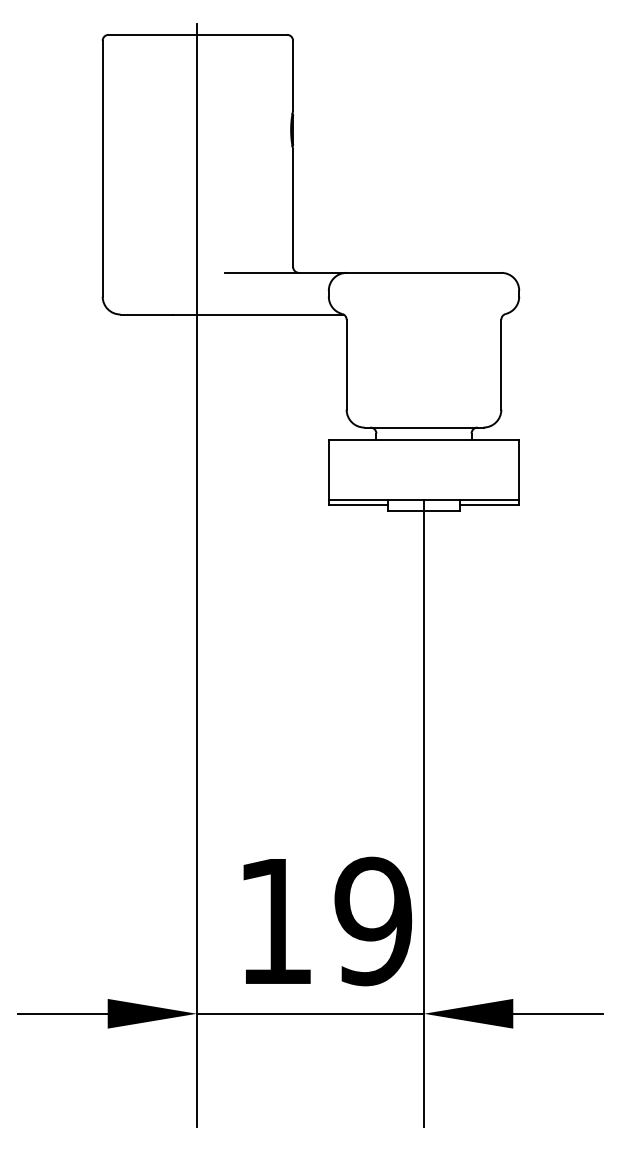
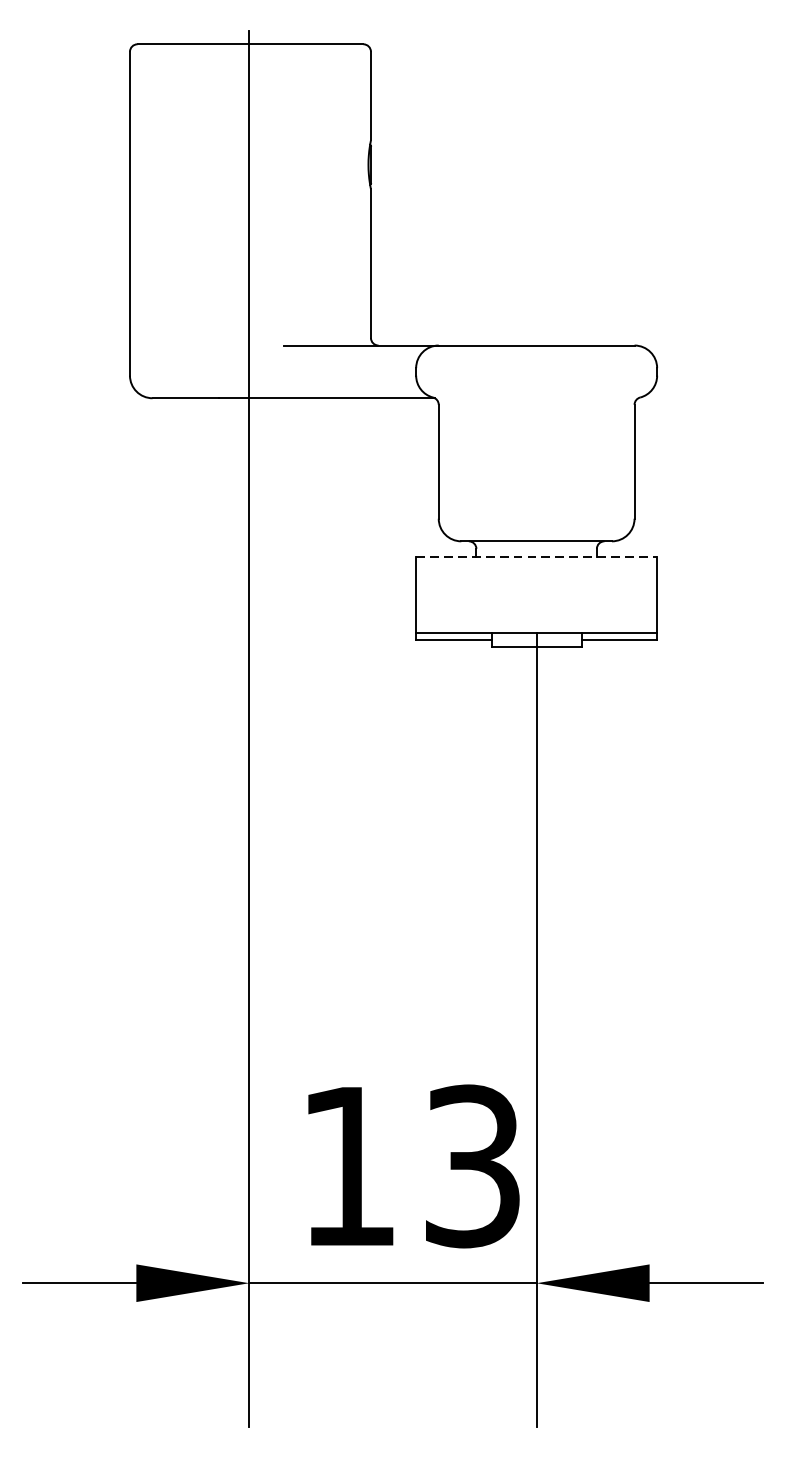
line: (424, 440) -> (537, 557), solid -> dashed
text: (373, 921) -> (472, 1166), 19 -> 13

